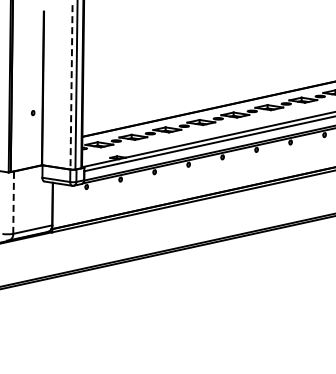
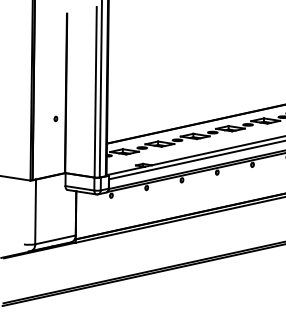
line: (71, 87) -> (95, 92), dashed -> solid
line: (13, 202) -> (35, 211), dashed -> solid

